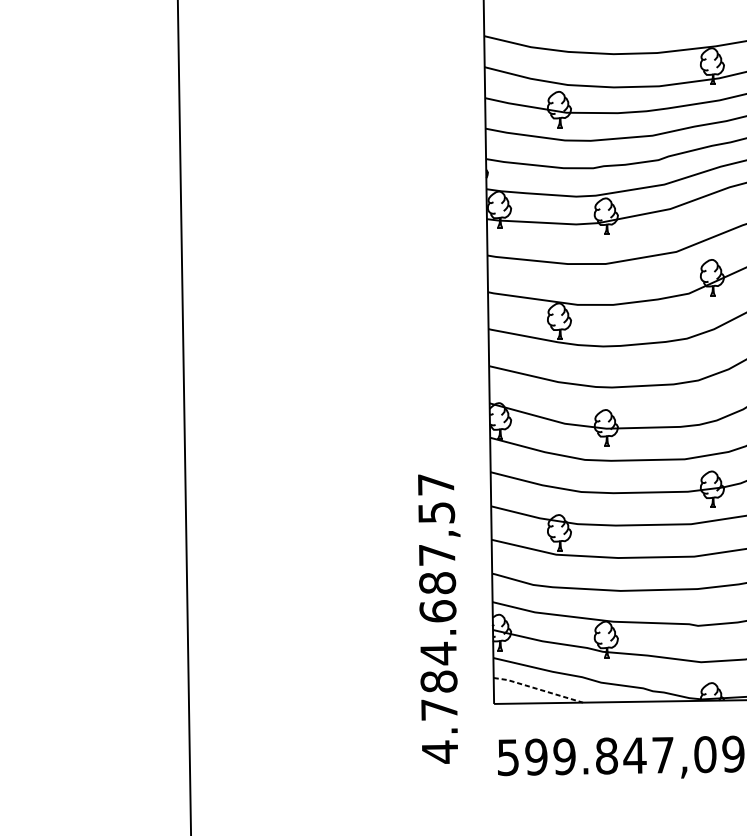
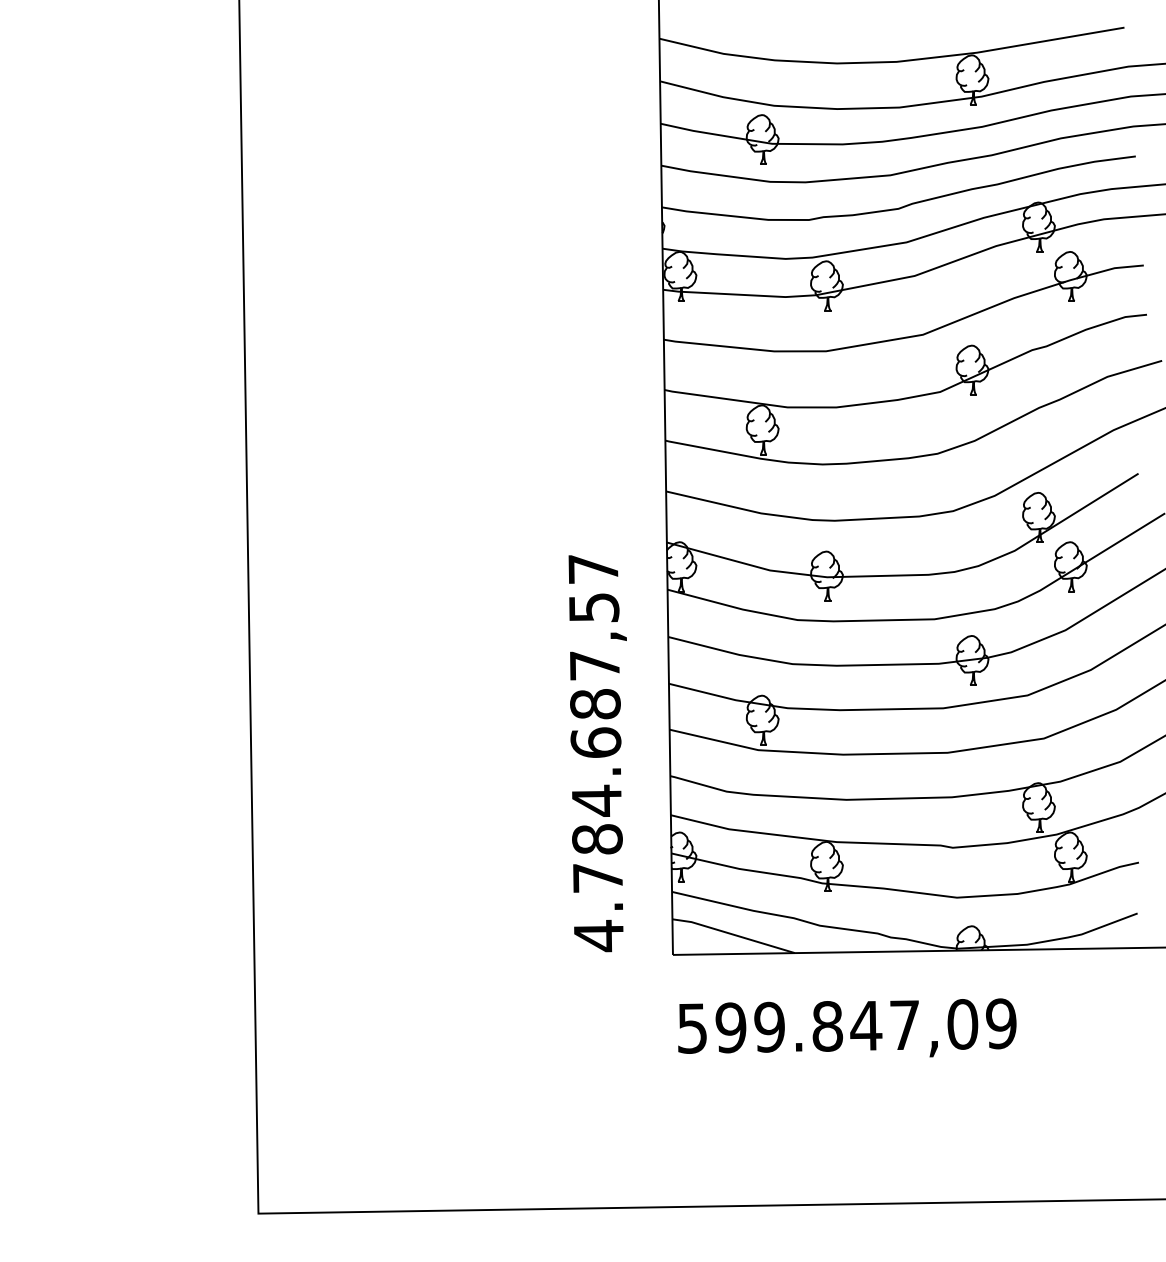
text: (439, 619) -> (597, 753), moved
line: (538, 689) -> (733, 934), dashed -> solid

